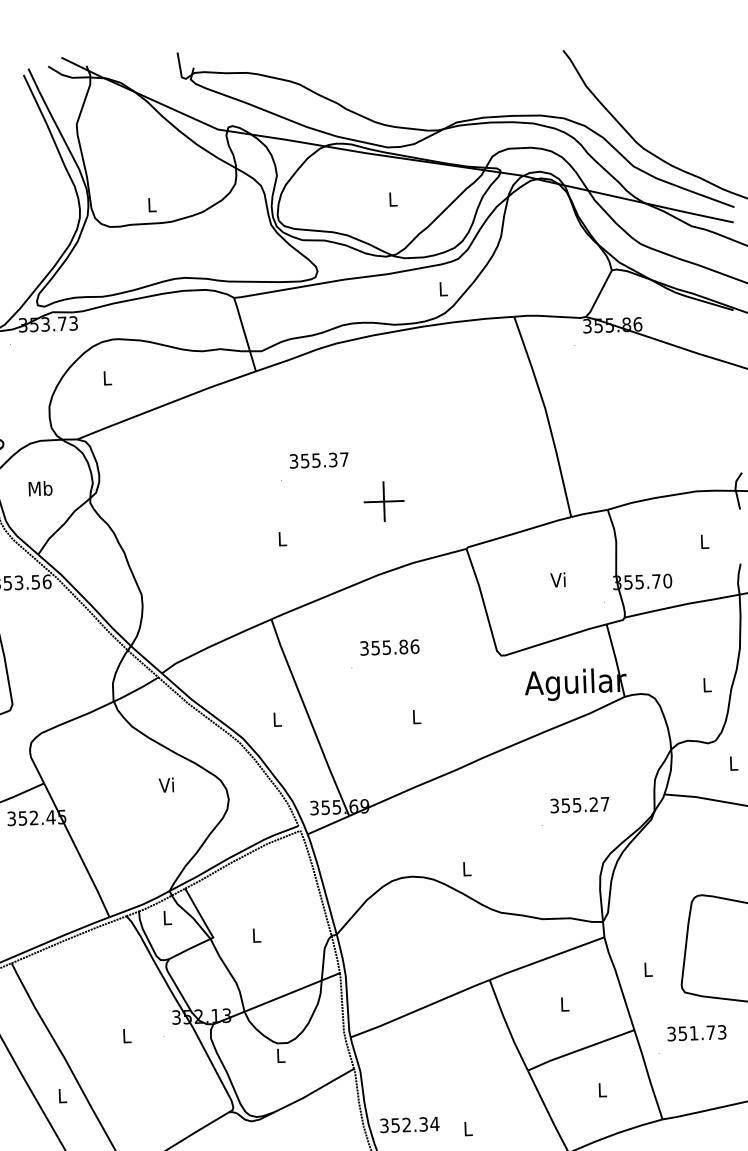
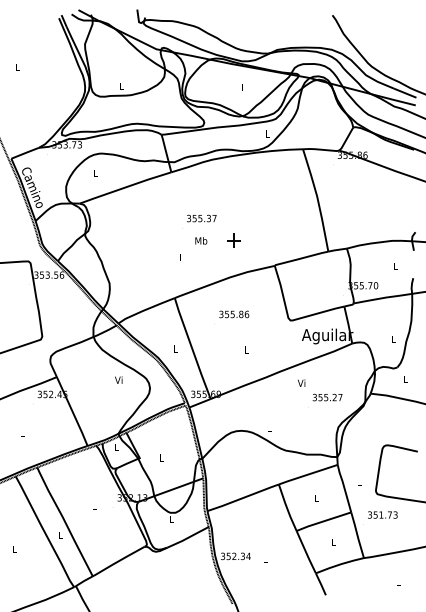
text: (40, 487) -> (201, 240), moved
part: (383, 501) -> (233, 240), size x0.7
text: (557, 578) -> (301, 382), moved

